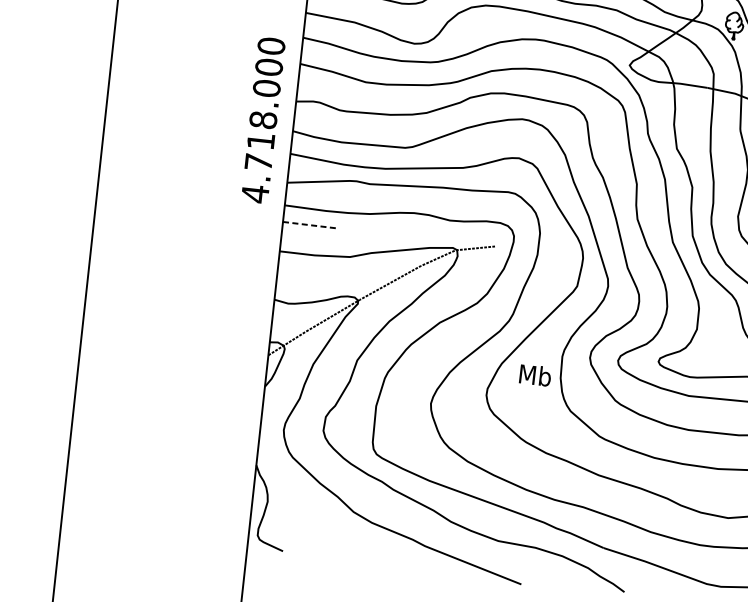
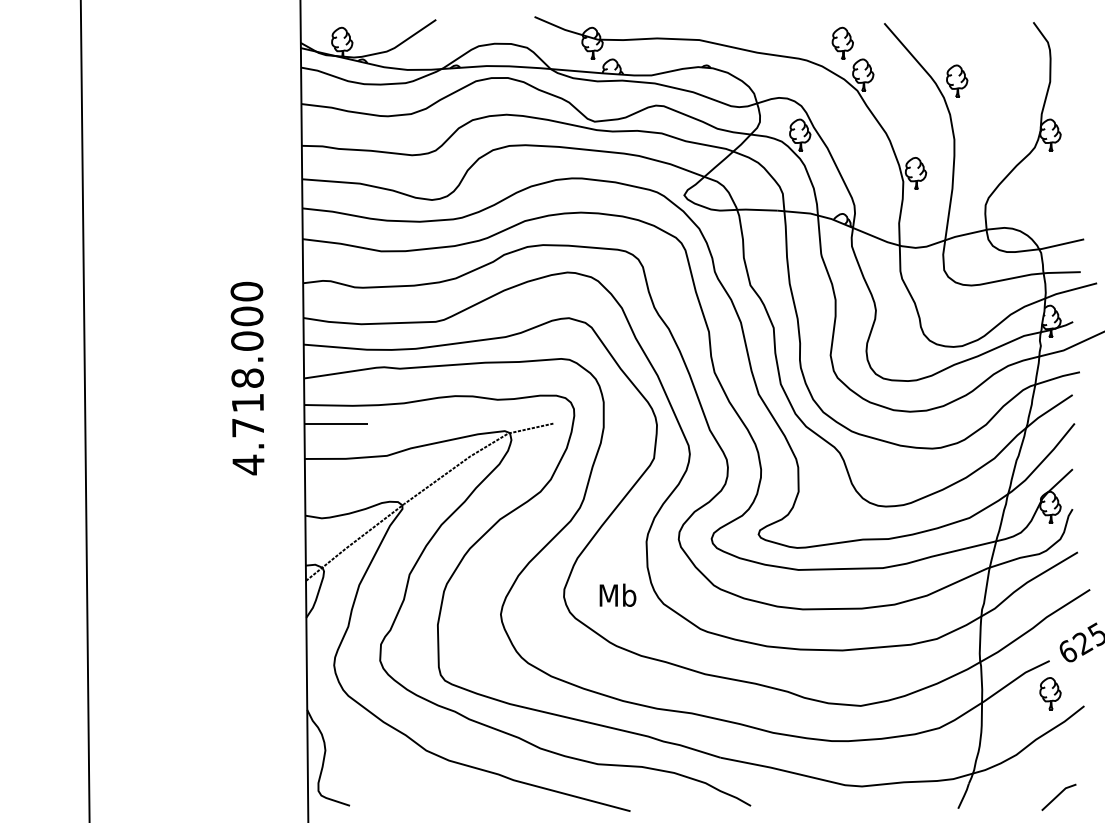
text: (263, 120) -> (247, 378), moved
line: (310, 225) -> (336, 424), dashed -> solid
text: (535, 374) -> (617, 594), moved

